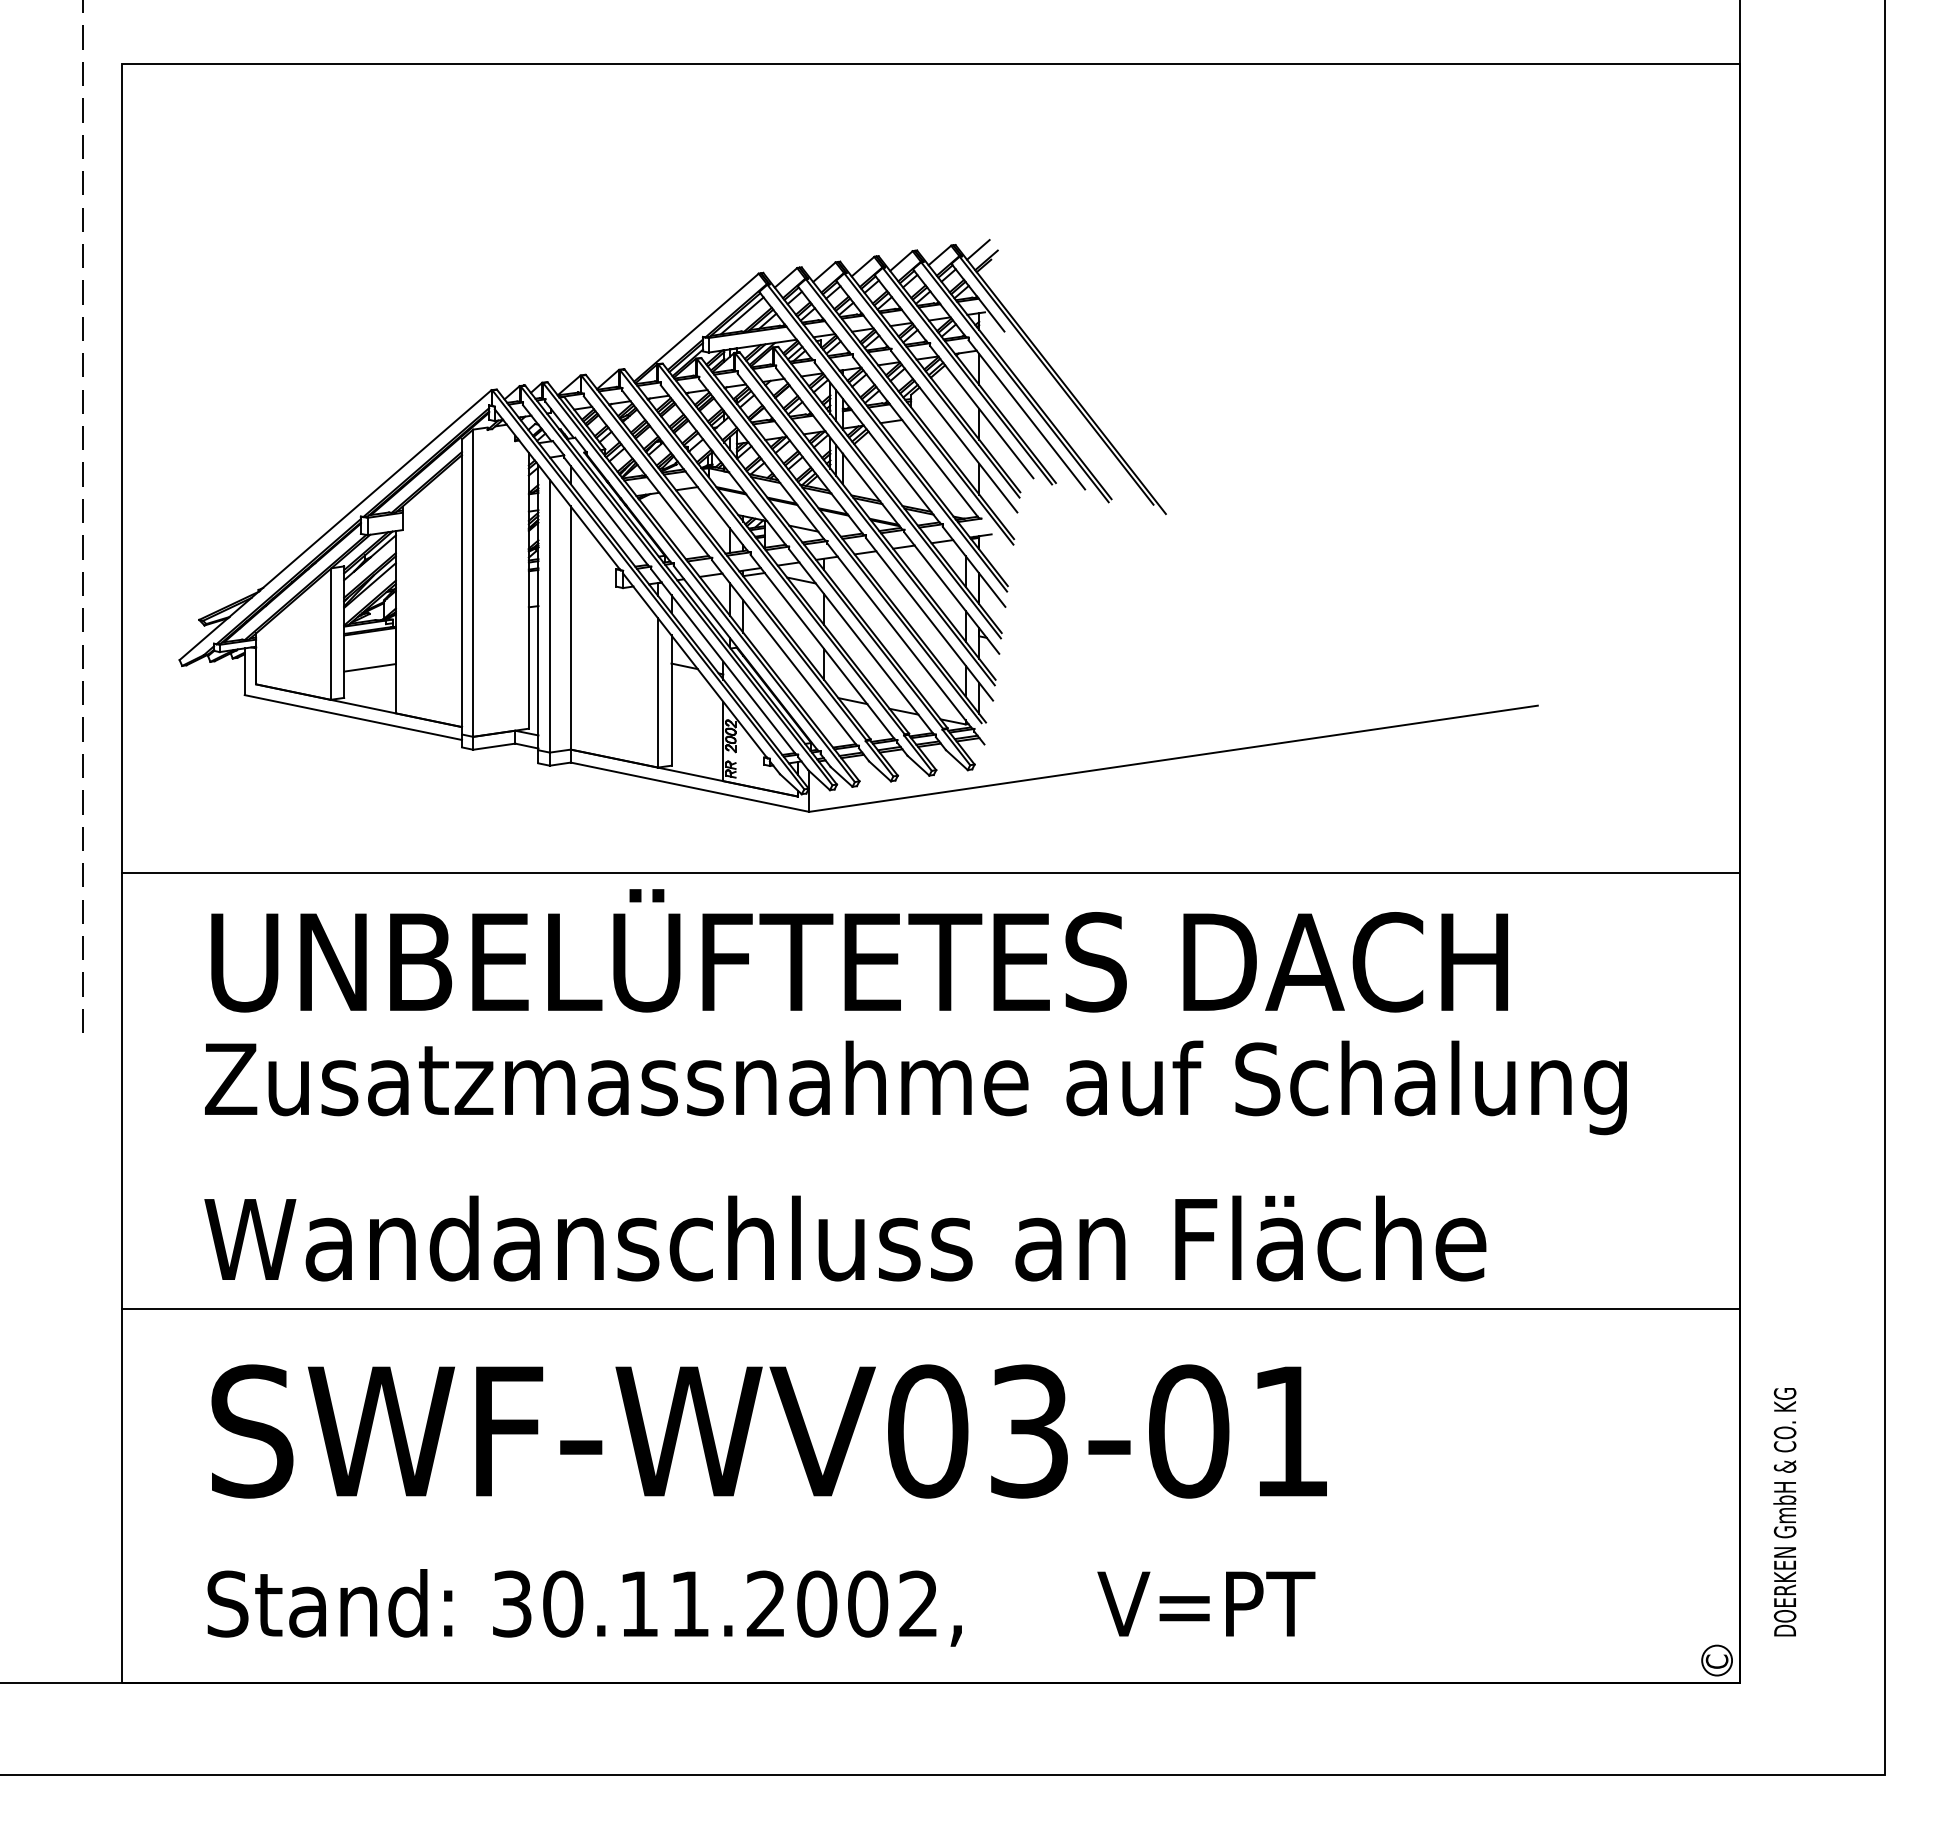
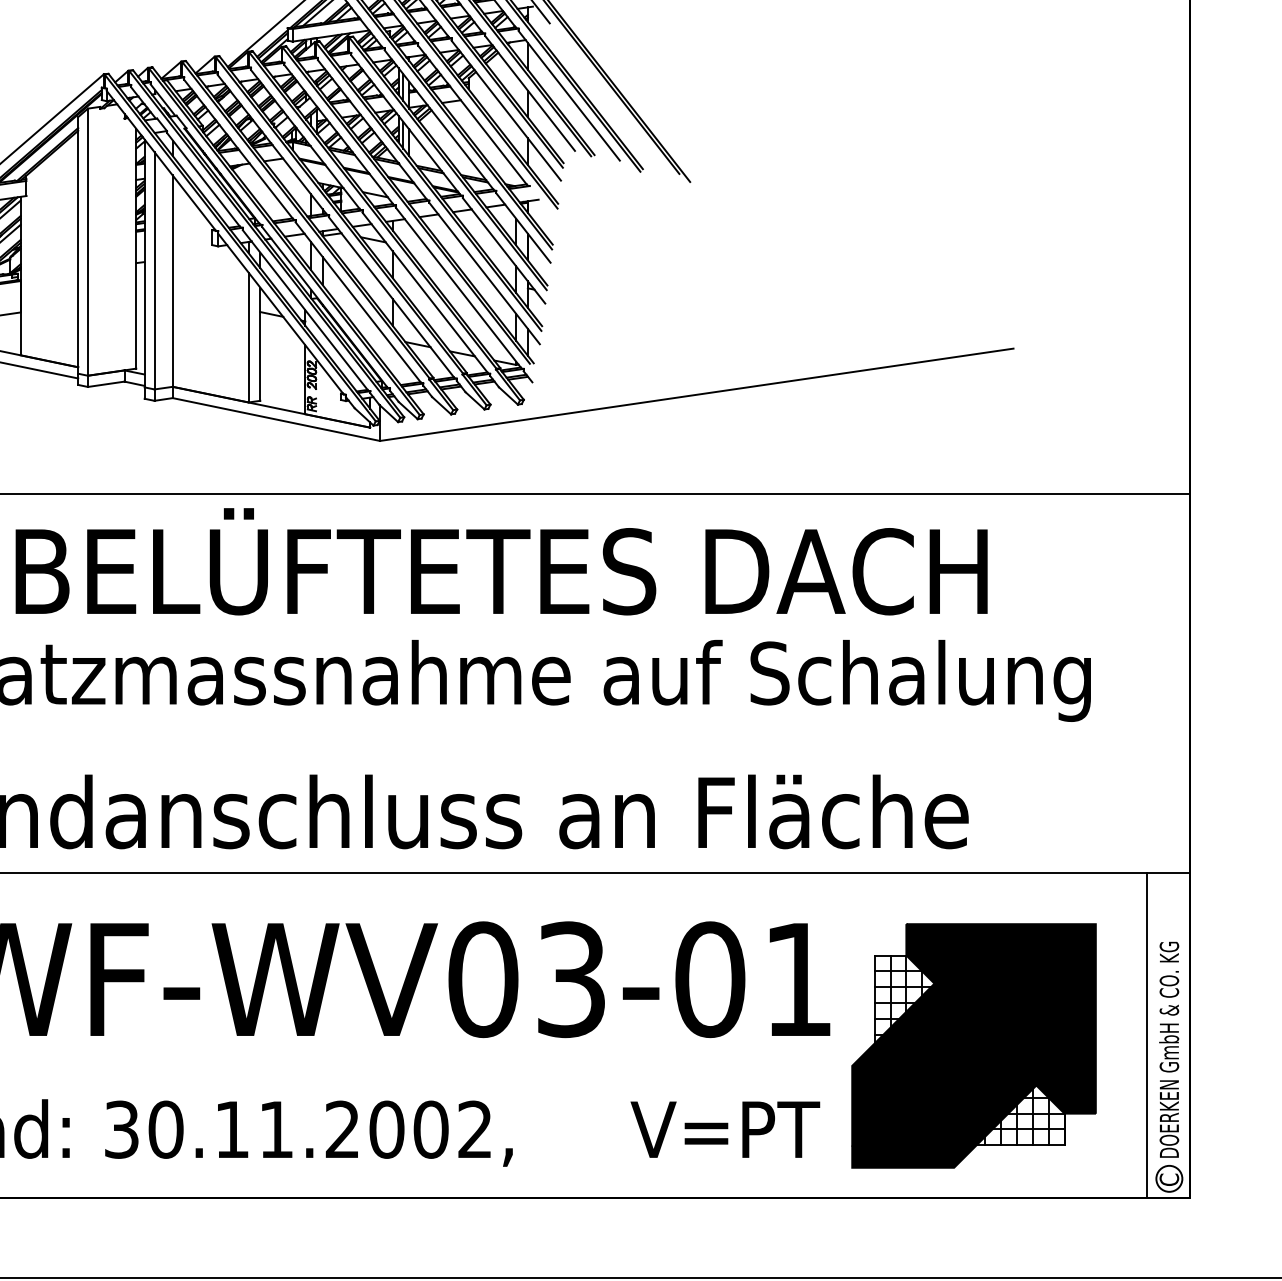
line: (1691, 1495) -> (1147, 1035), added
part: (1492, 1507) -> (974, 1045), added
text: (1784, 1512) -> (1168, 1050), moved

